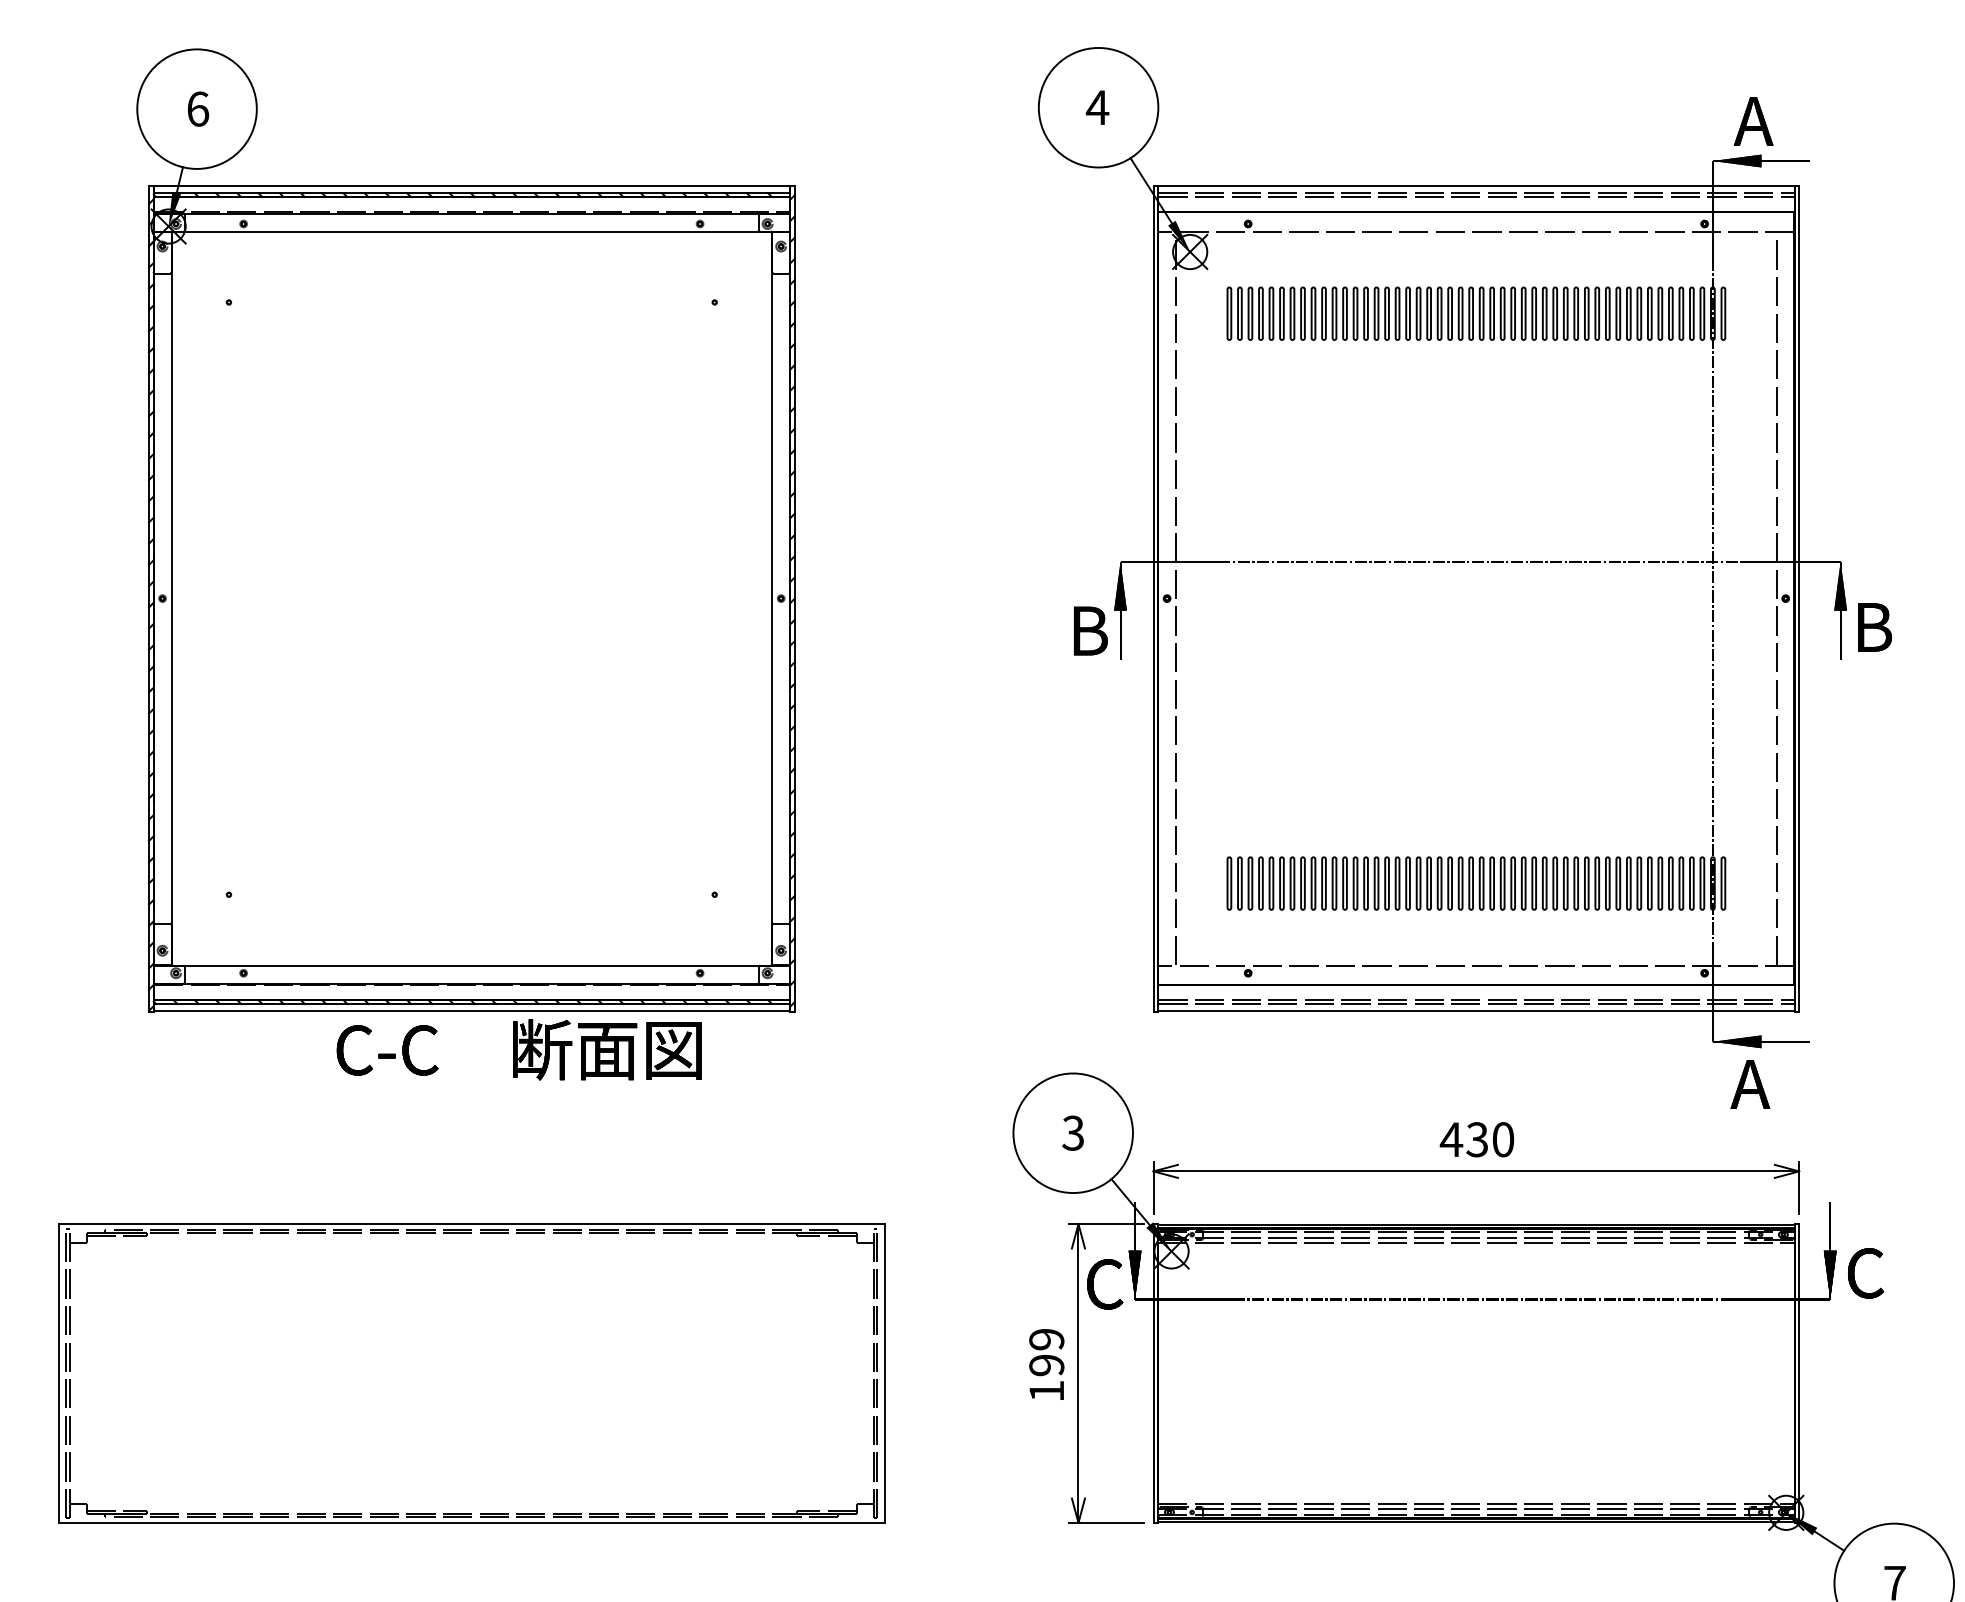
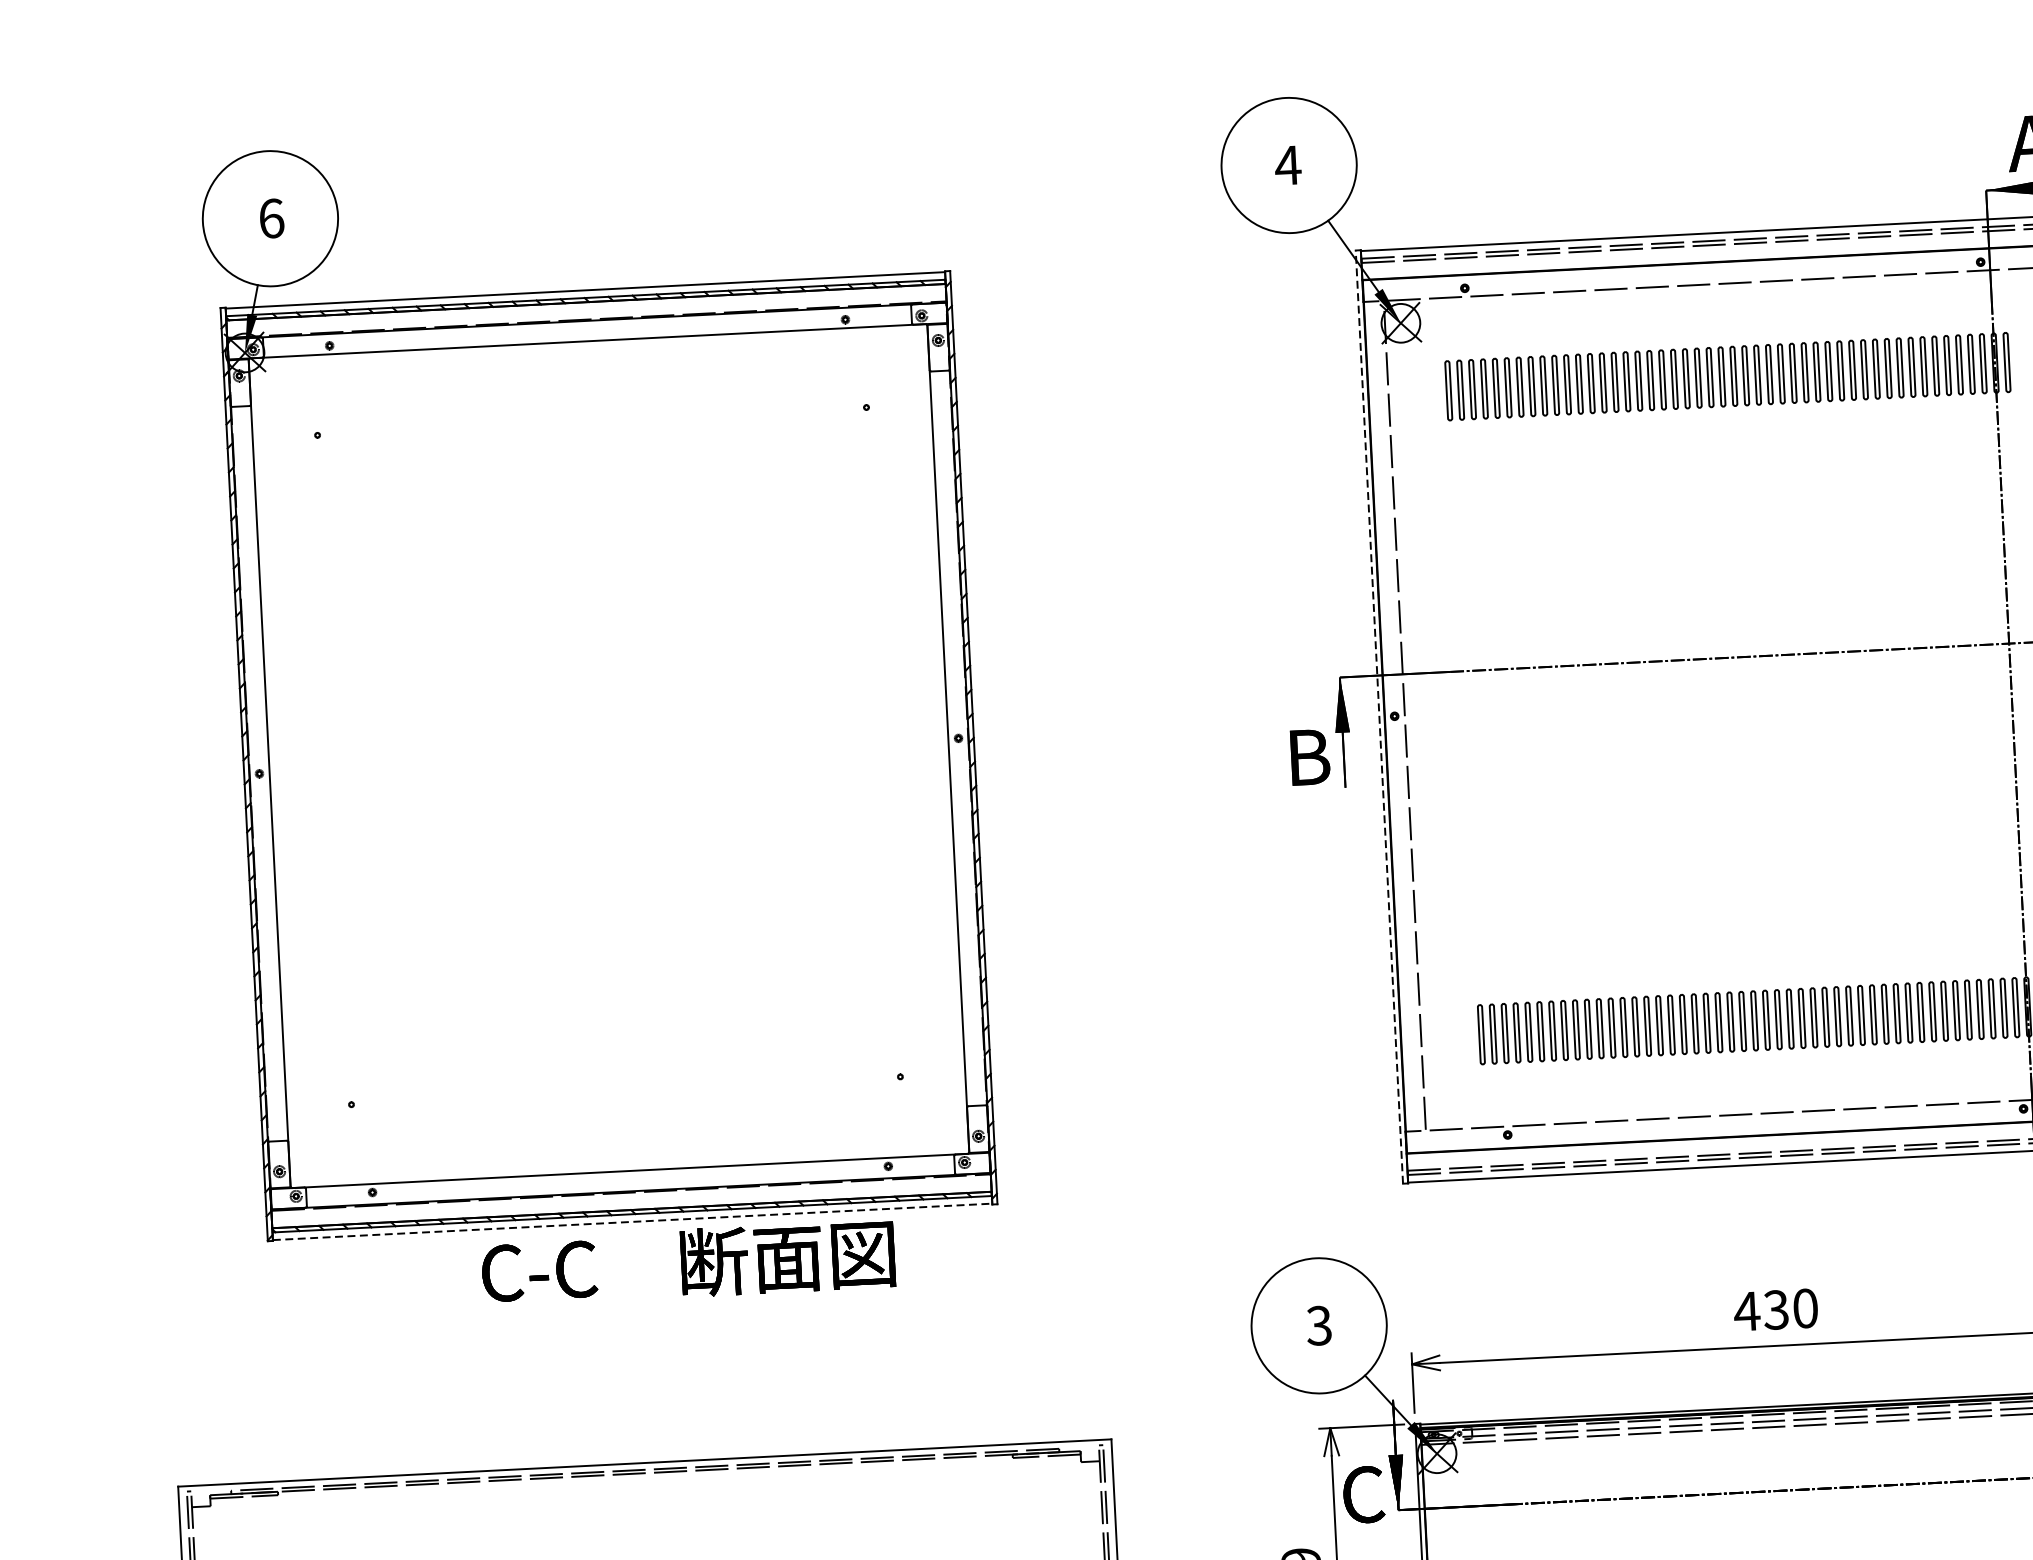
line: (1153, 598) -> (1379, 716), solid -> dashed
line: (472, 1010) -> (633, 1221), solid -> dashed

